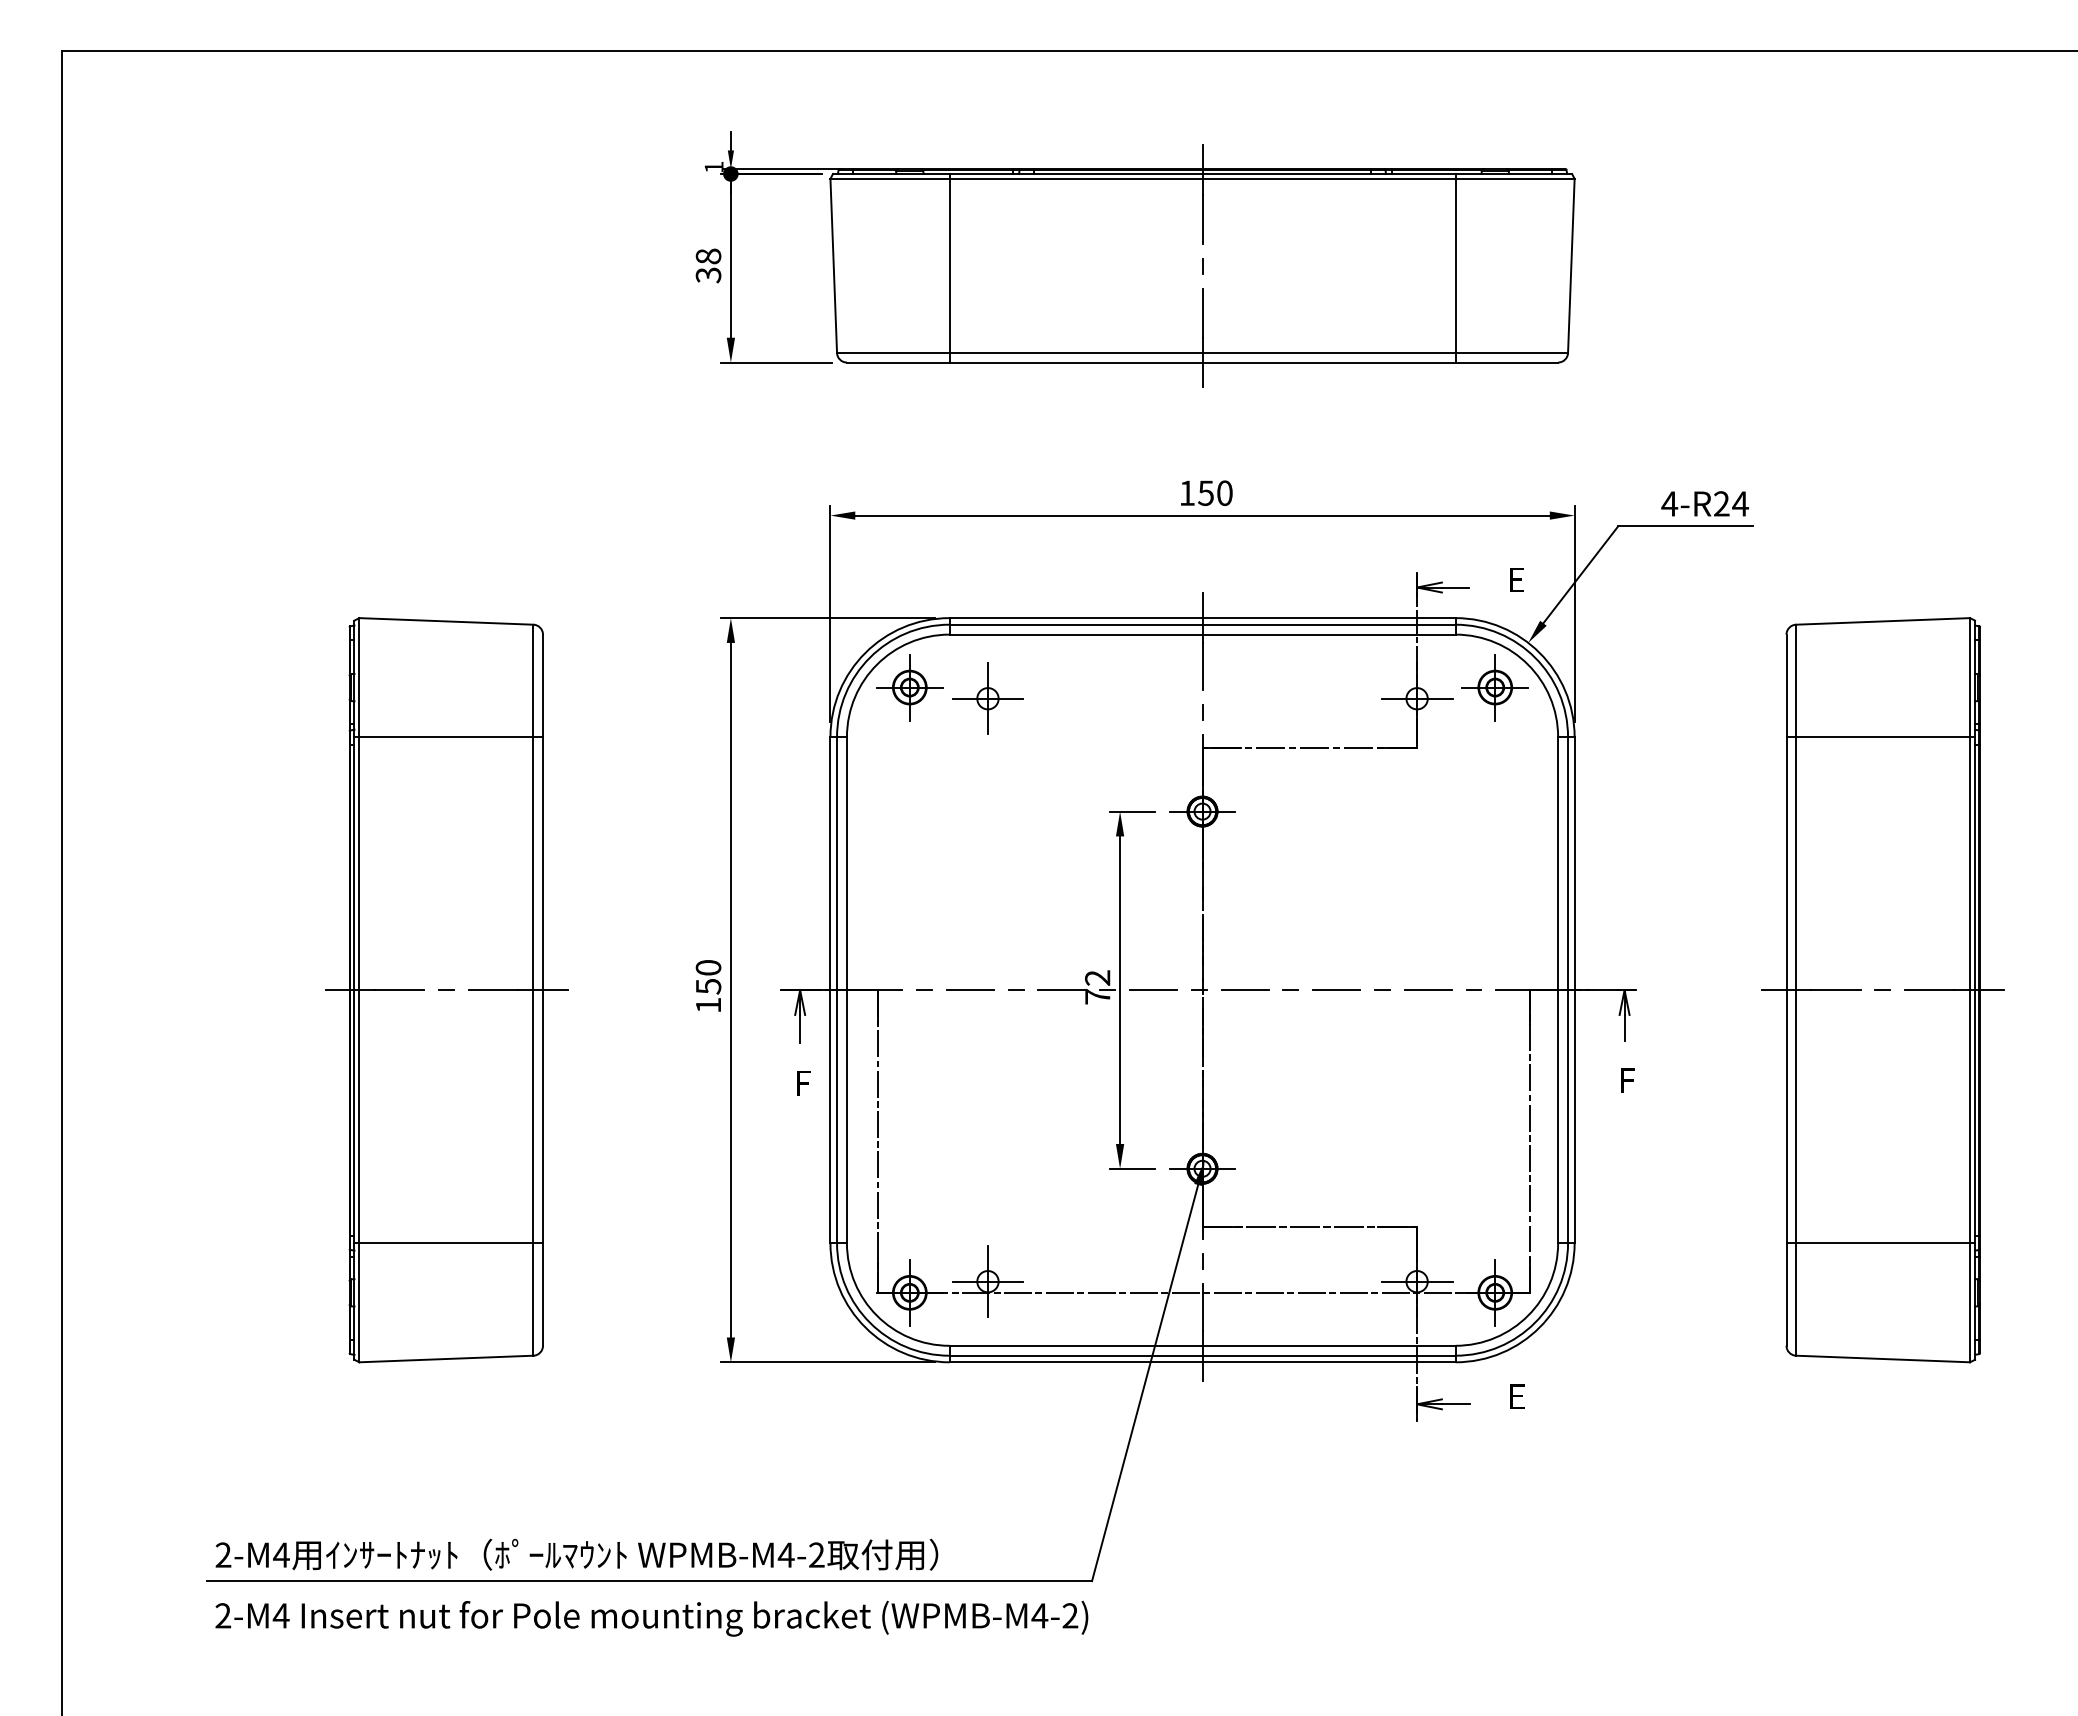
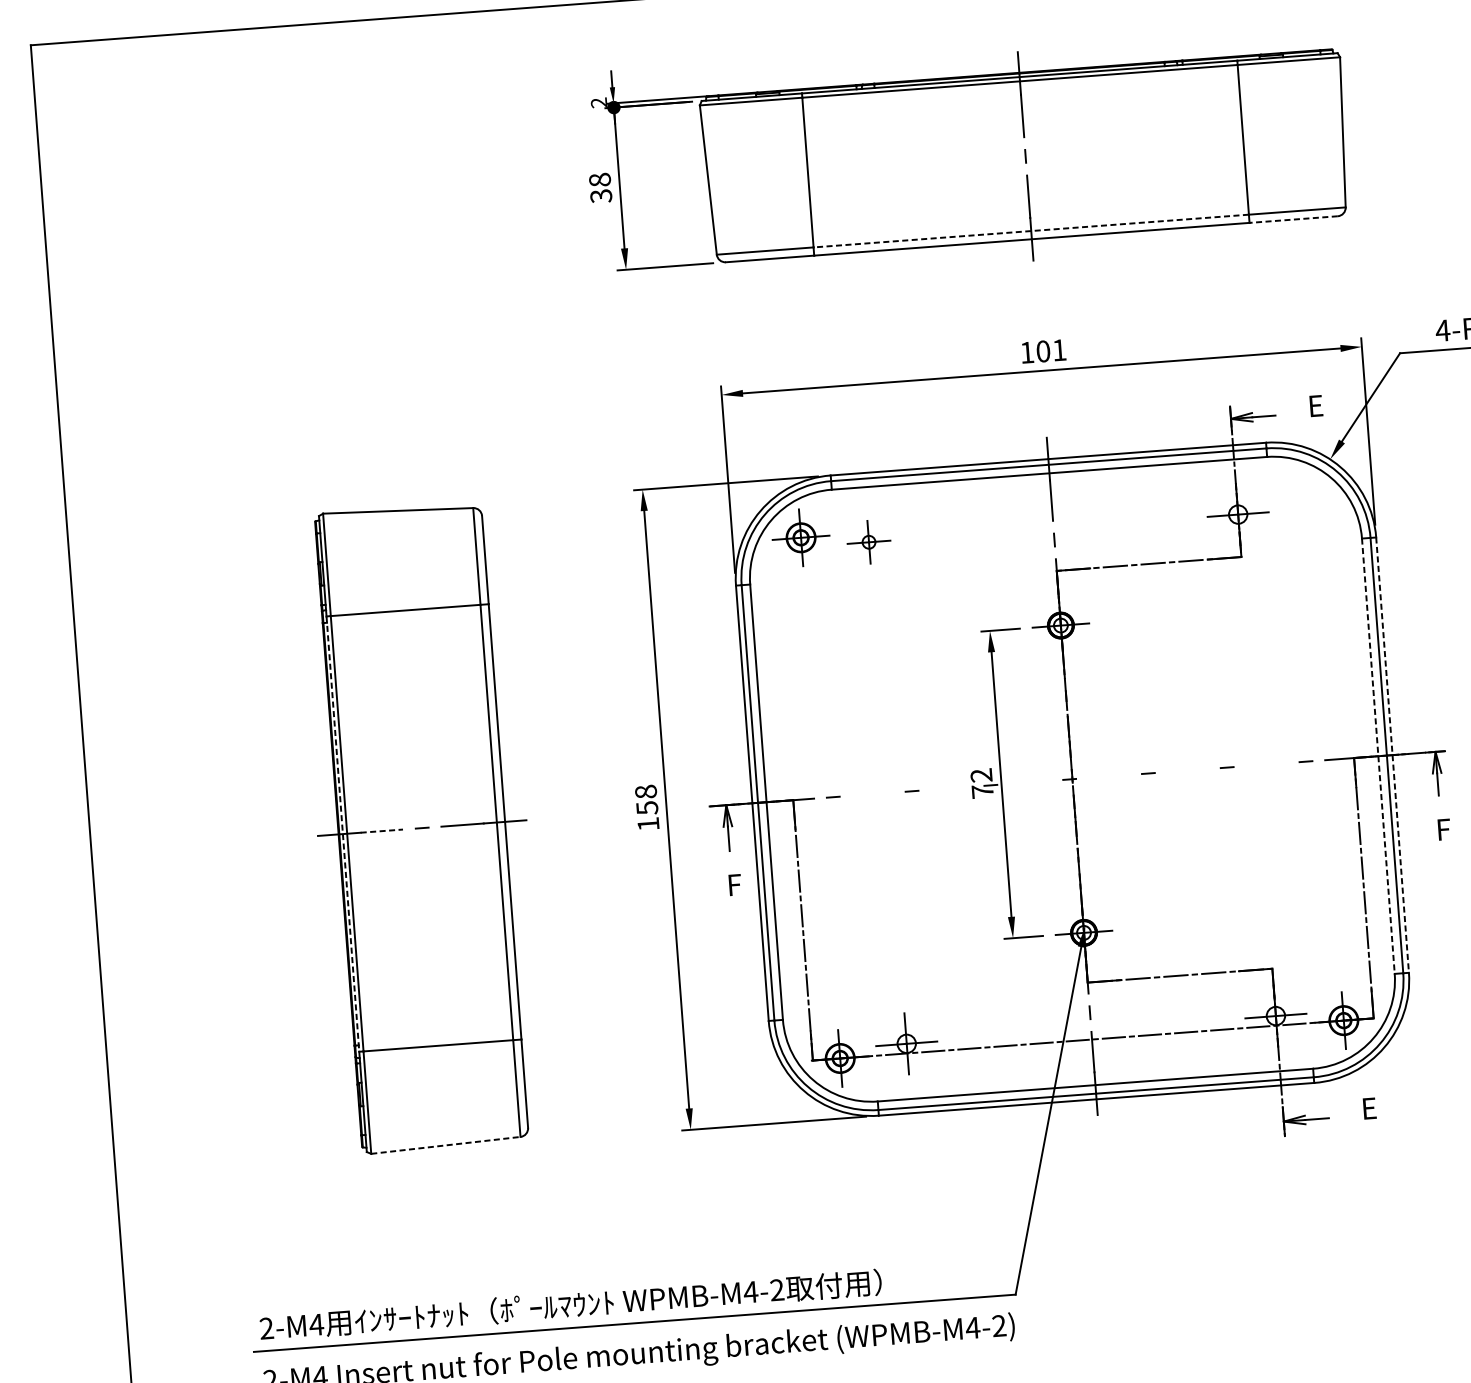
text: (713, 167) -> (598, 103), 1 -> 2
line: (1202, 353) -> (1031, 231), solid -> dashed
line: (1506, 362) -> (1293, 219), solid -> dashed
text: (1215, 492) -> (1051, 350), 150 -> 101
part: (1494, 687) -> (1304, 499), removed
part: (987, 698) -> (868, 542), size x0.7
text: (708, 967) -> (645, 791), 150 -> 158
line: (354, 990) -> (342, 834), solid -> dashed
line: (399, 990) -> (381, 831), solid -> dashed
line: (969, 990) -> (872, 794), removed
line: (1061, 990) -> (951, 788), removed
line: (1153, 990) -> (1030, 782), removed
line: (1244, 990) -> (1108, 776), removed
line: (1336, 990) -> (1187, 770), removed
line: (1427, 990) -> (1266, 764), removed
line: (1558, 990) -> (1378, 756), solid -> dashed
line: (1574, 990) -> (1392, 755), solid -> dashed
line: (446, 1358) -> (445, 1144), solid -> dashed

